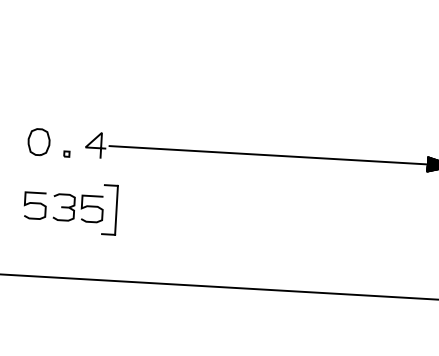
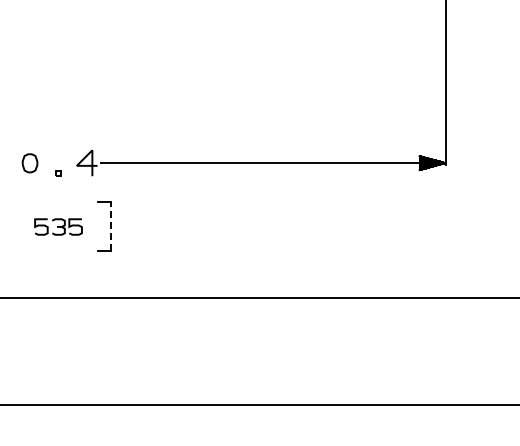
part: (38, 142) -> (29, 163), size x0.7
part: (63, 206) -> (58, 226), size x0.6
line: (116, 209) -> (111, 226), solid -> dashed

